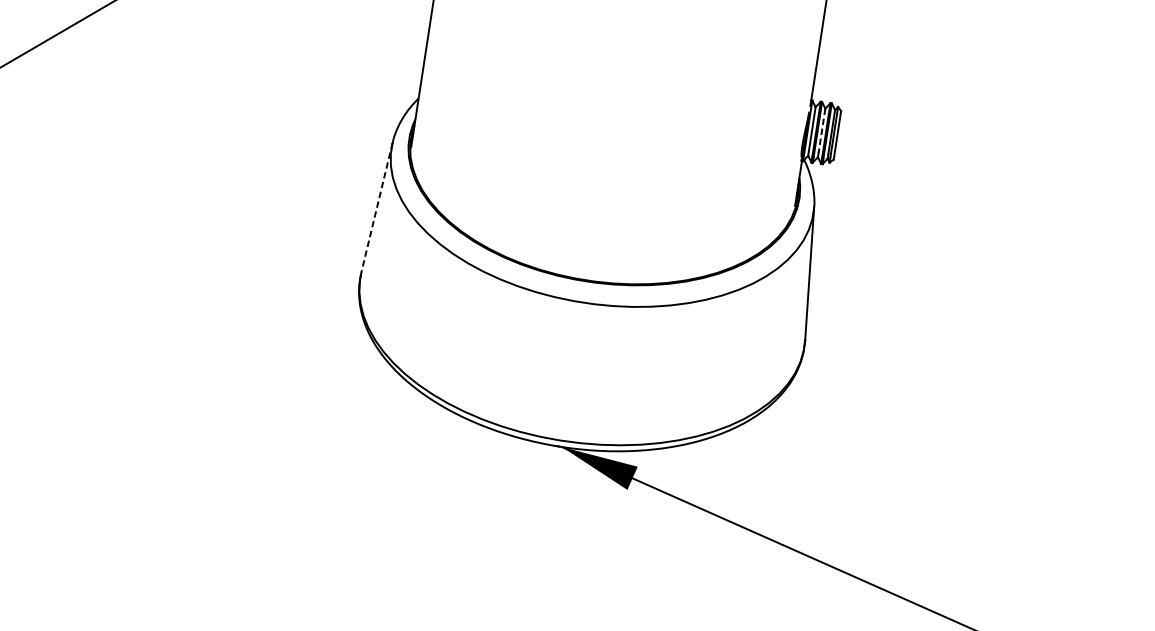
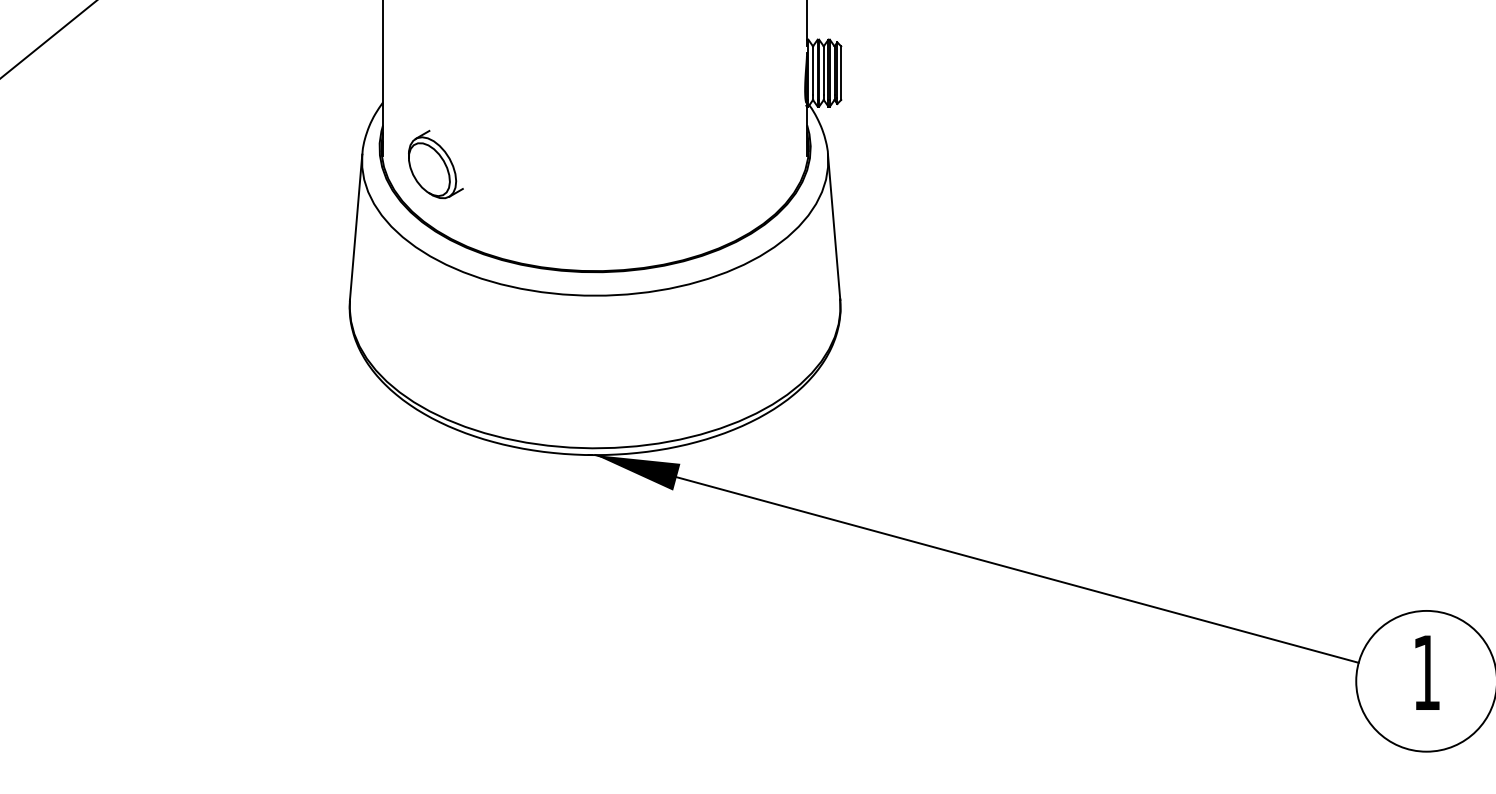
line: (821, 131) -> (823, 71), dashed -> solid
part: (457, 161) -> (435, 164), added
line: (377, 207) -> (356, 227), dashed -> solid

